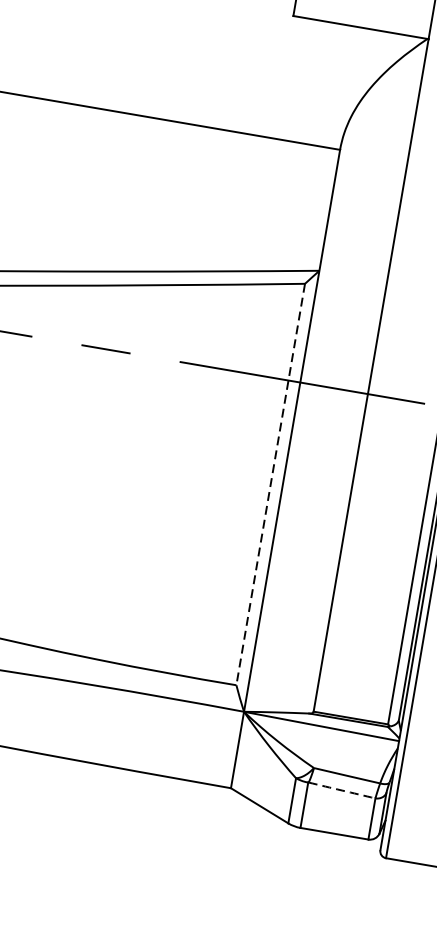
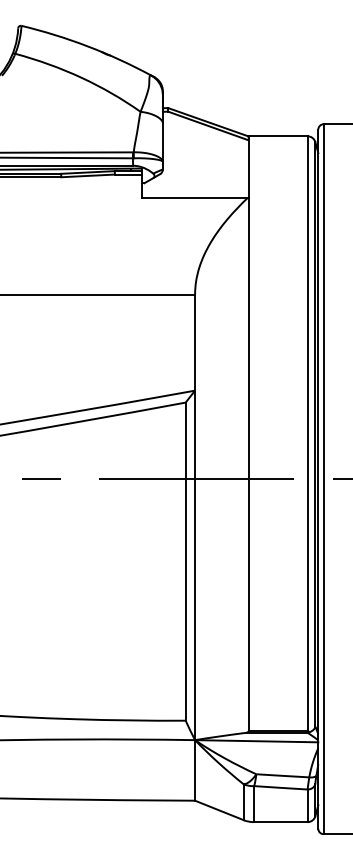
line: (270, 485) -> (185, 562), dashed -> solid
arc: (341, 789) -> (280, 787), dashed -> solid

